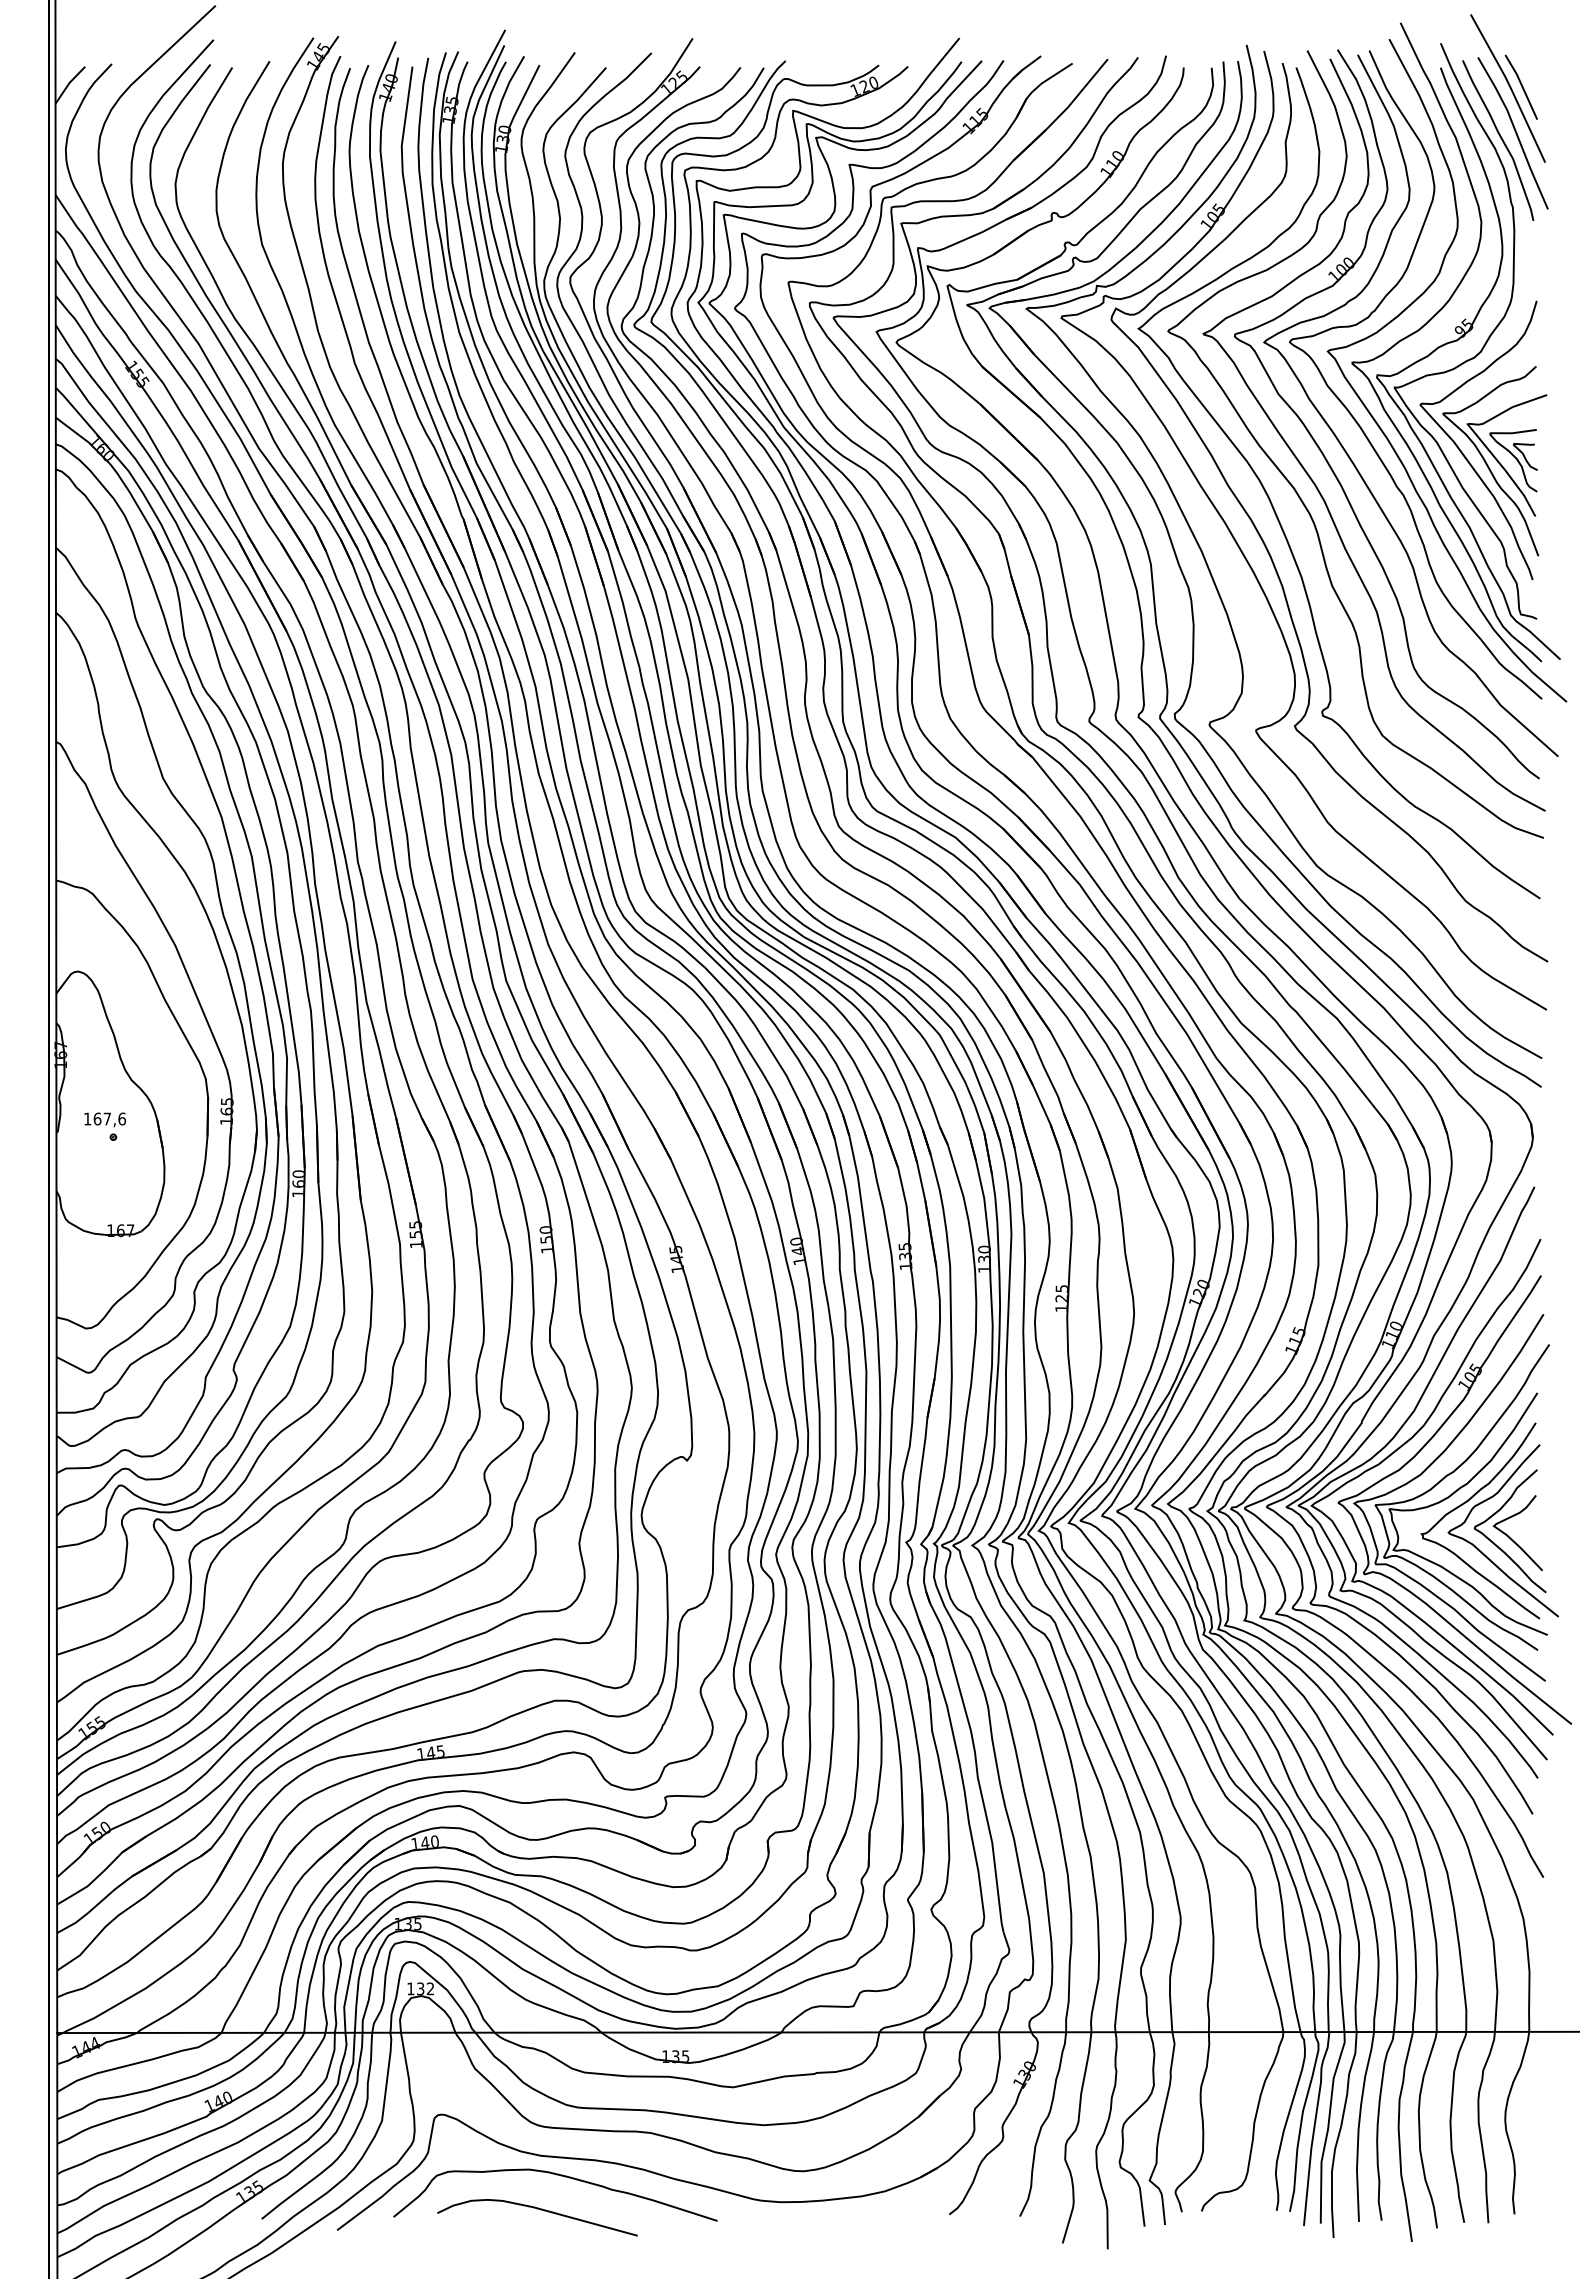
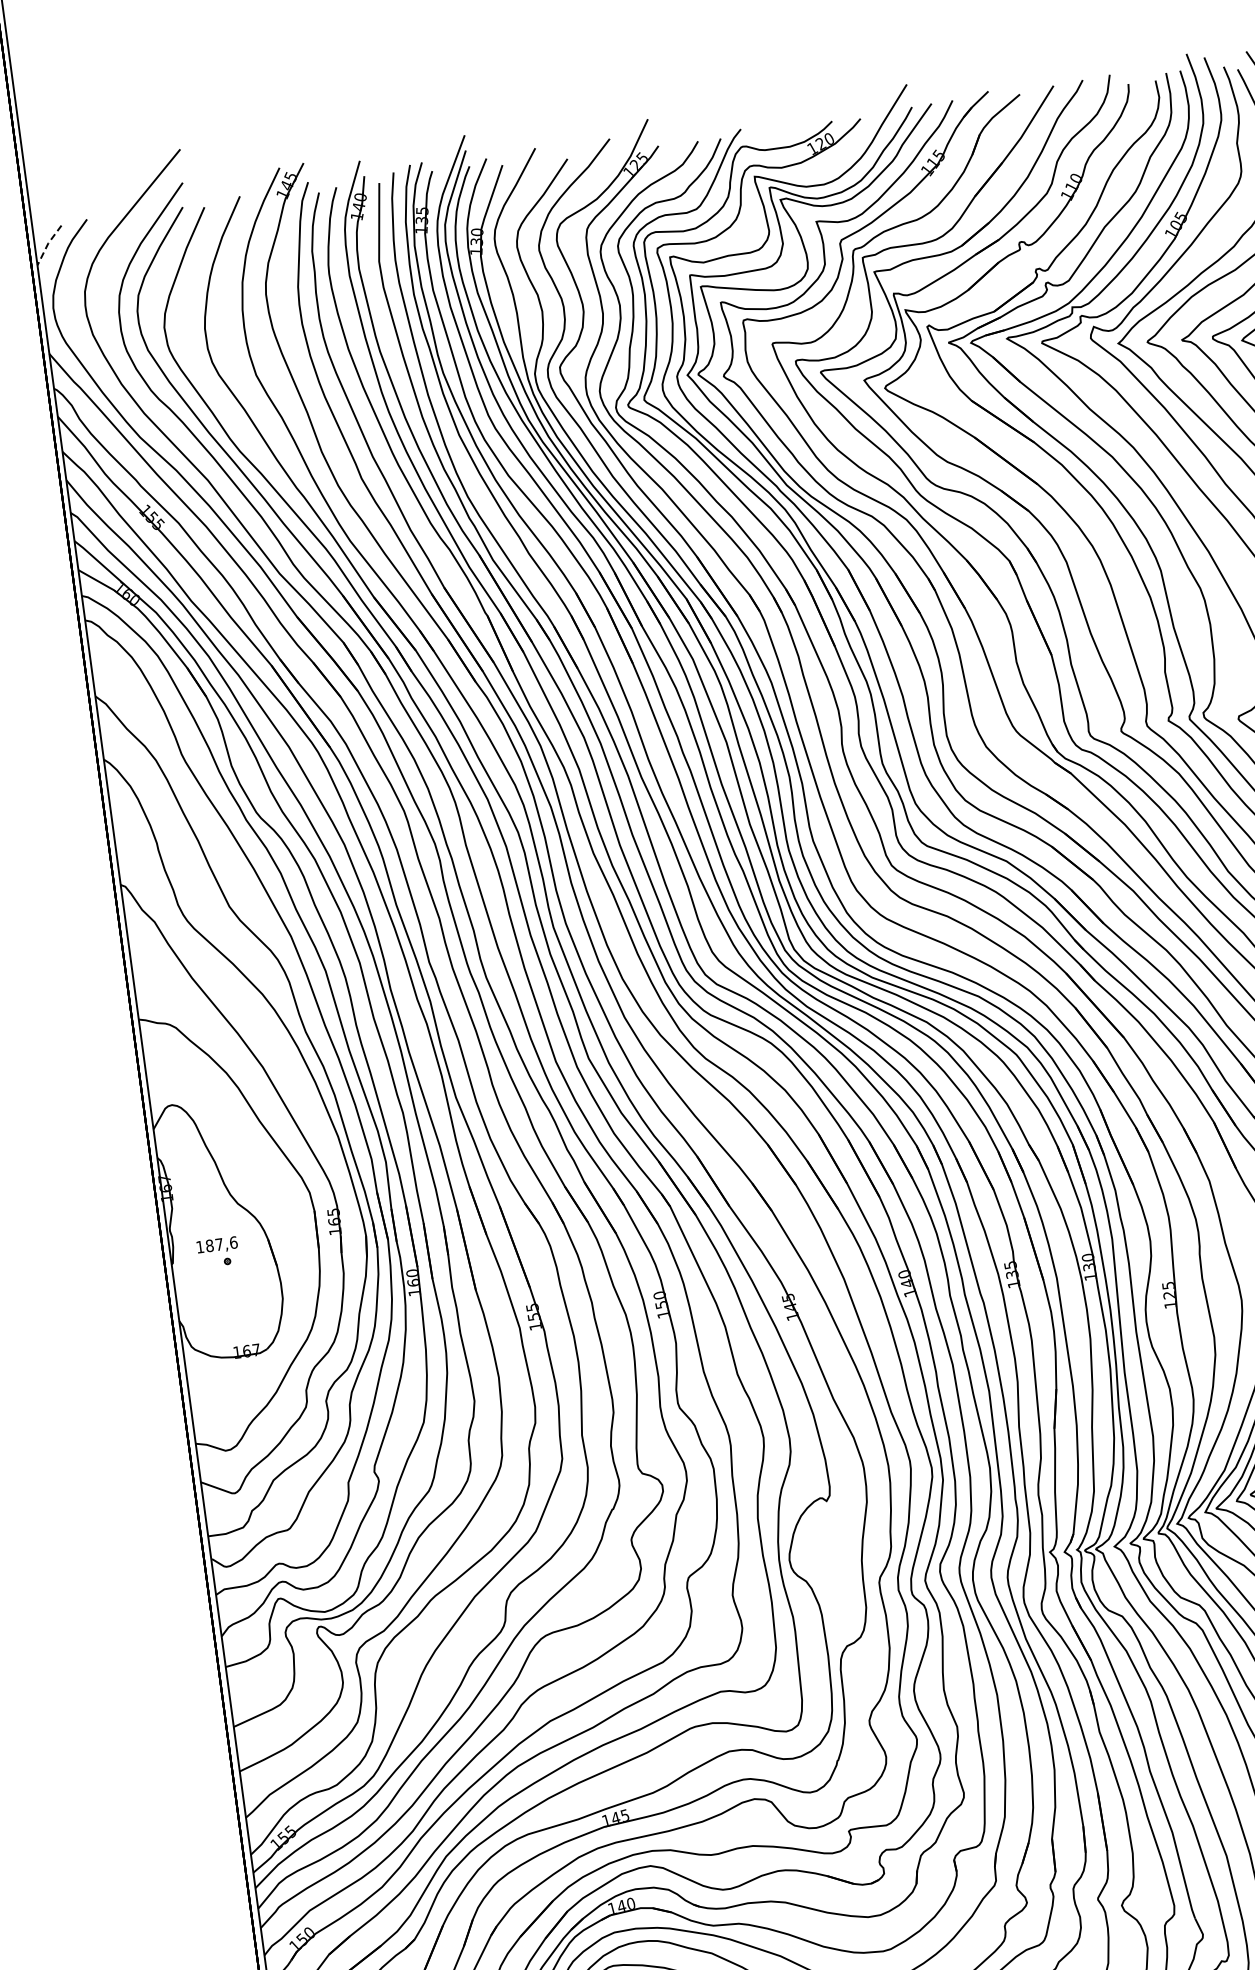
line: (69, 83) -> (48, 243), solid -> dashed
text: (97, 1118) -> (209, 1245), 167,6 -> 187,6

